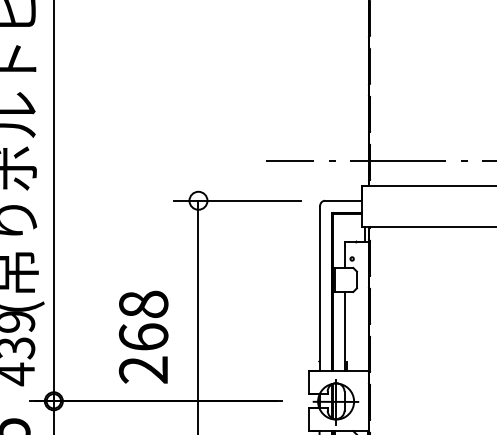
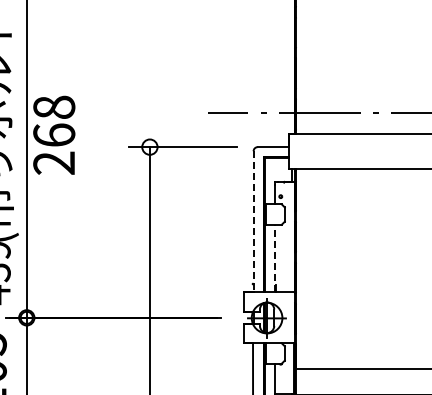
line: (320, 289) -> (253, 222), solid -> dashed
line: (344, 331) -> (274, 258), solid -> dashed
text: (143, 336) -> (54, 134), moved

